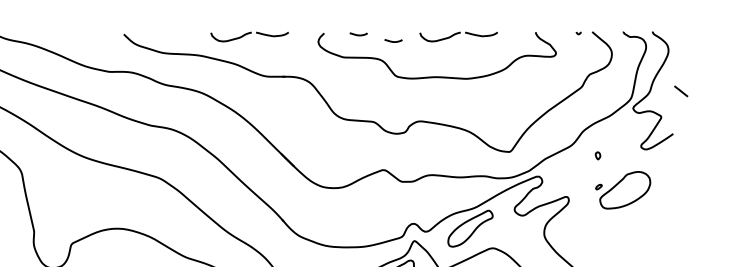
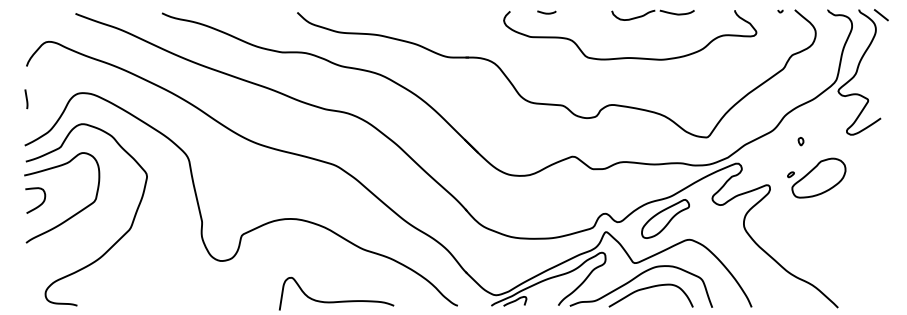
part: (249, 36) -> (430, 14), removed
curve: (393, 40) -> (583, 19), removed
line: (680, 91) -> (880, 15), moved
part: (622, 189) -> (816, 177), moved

